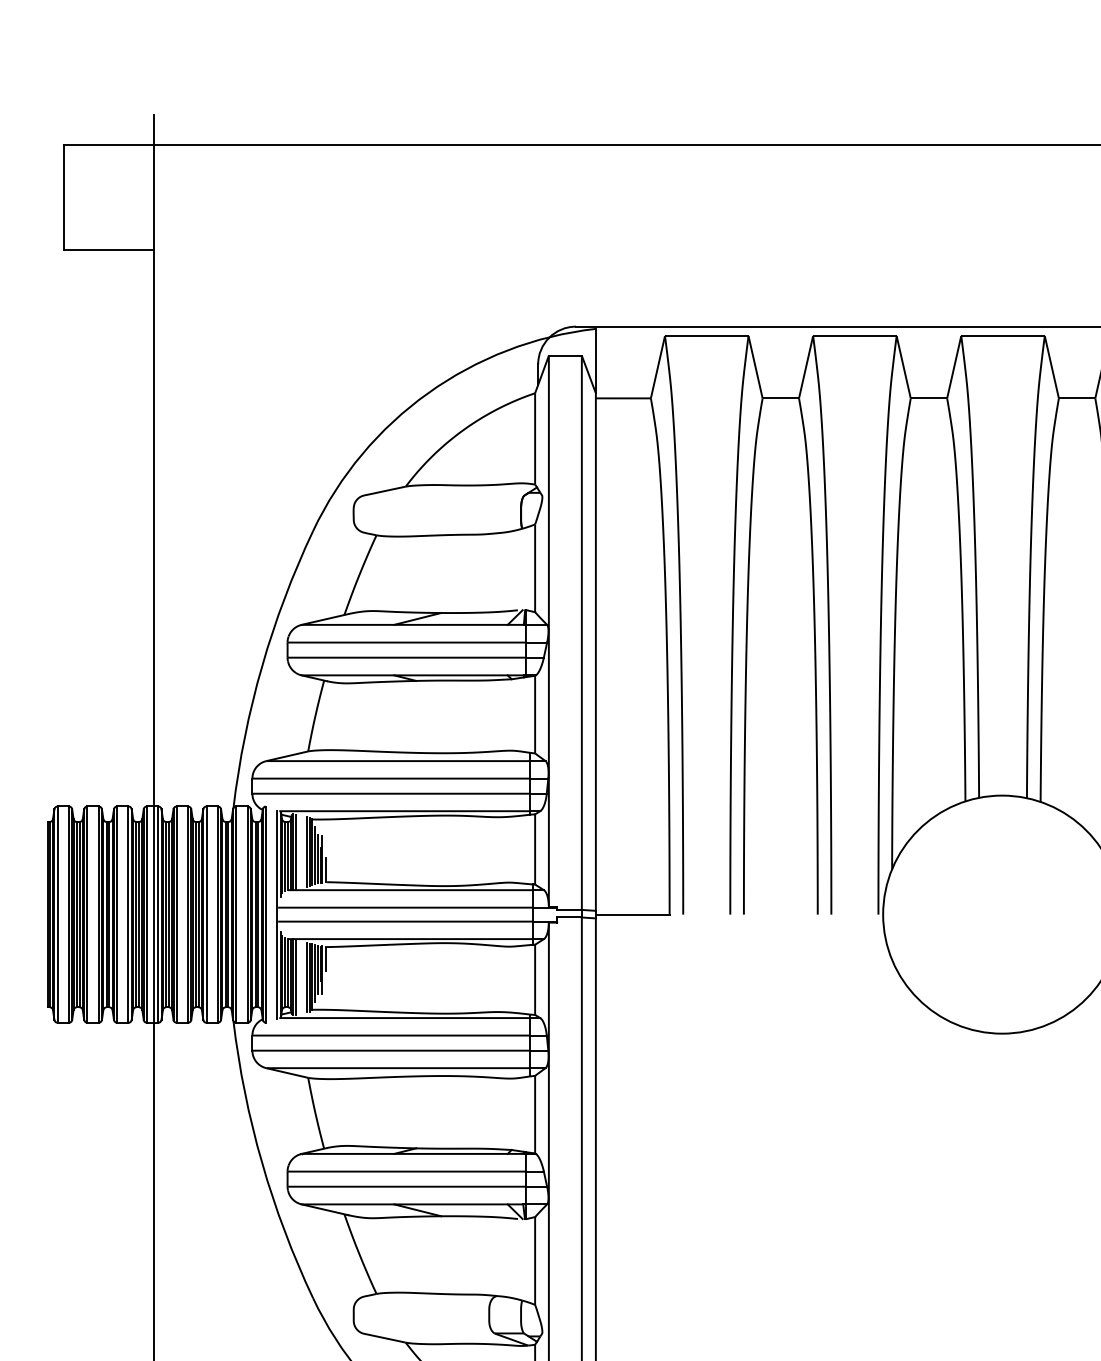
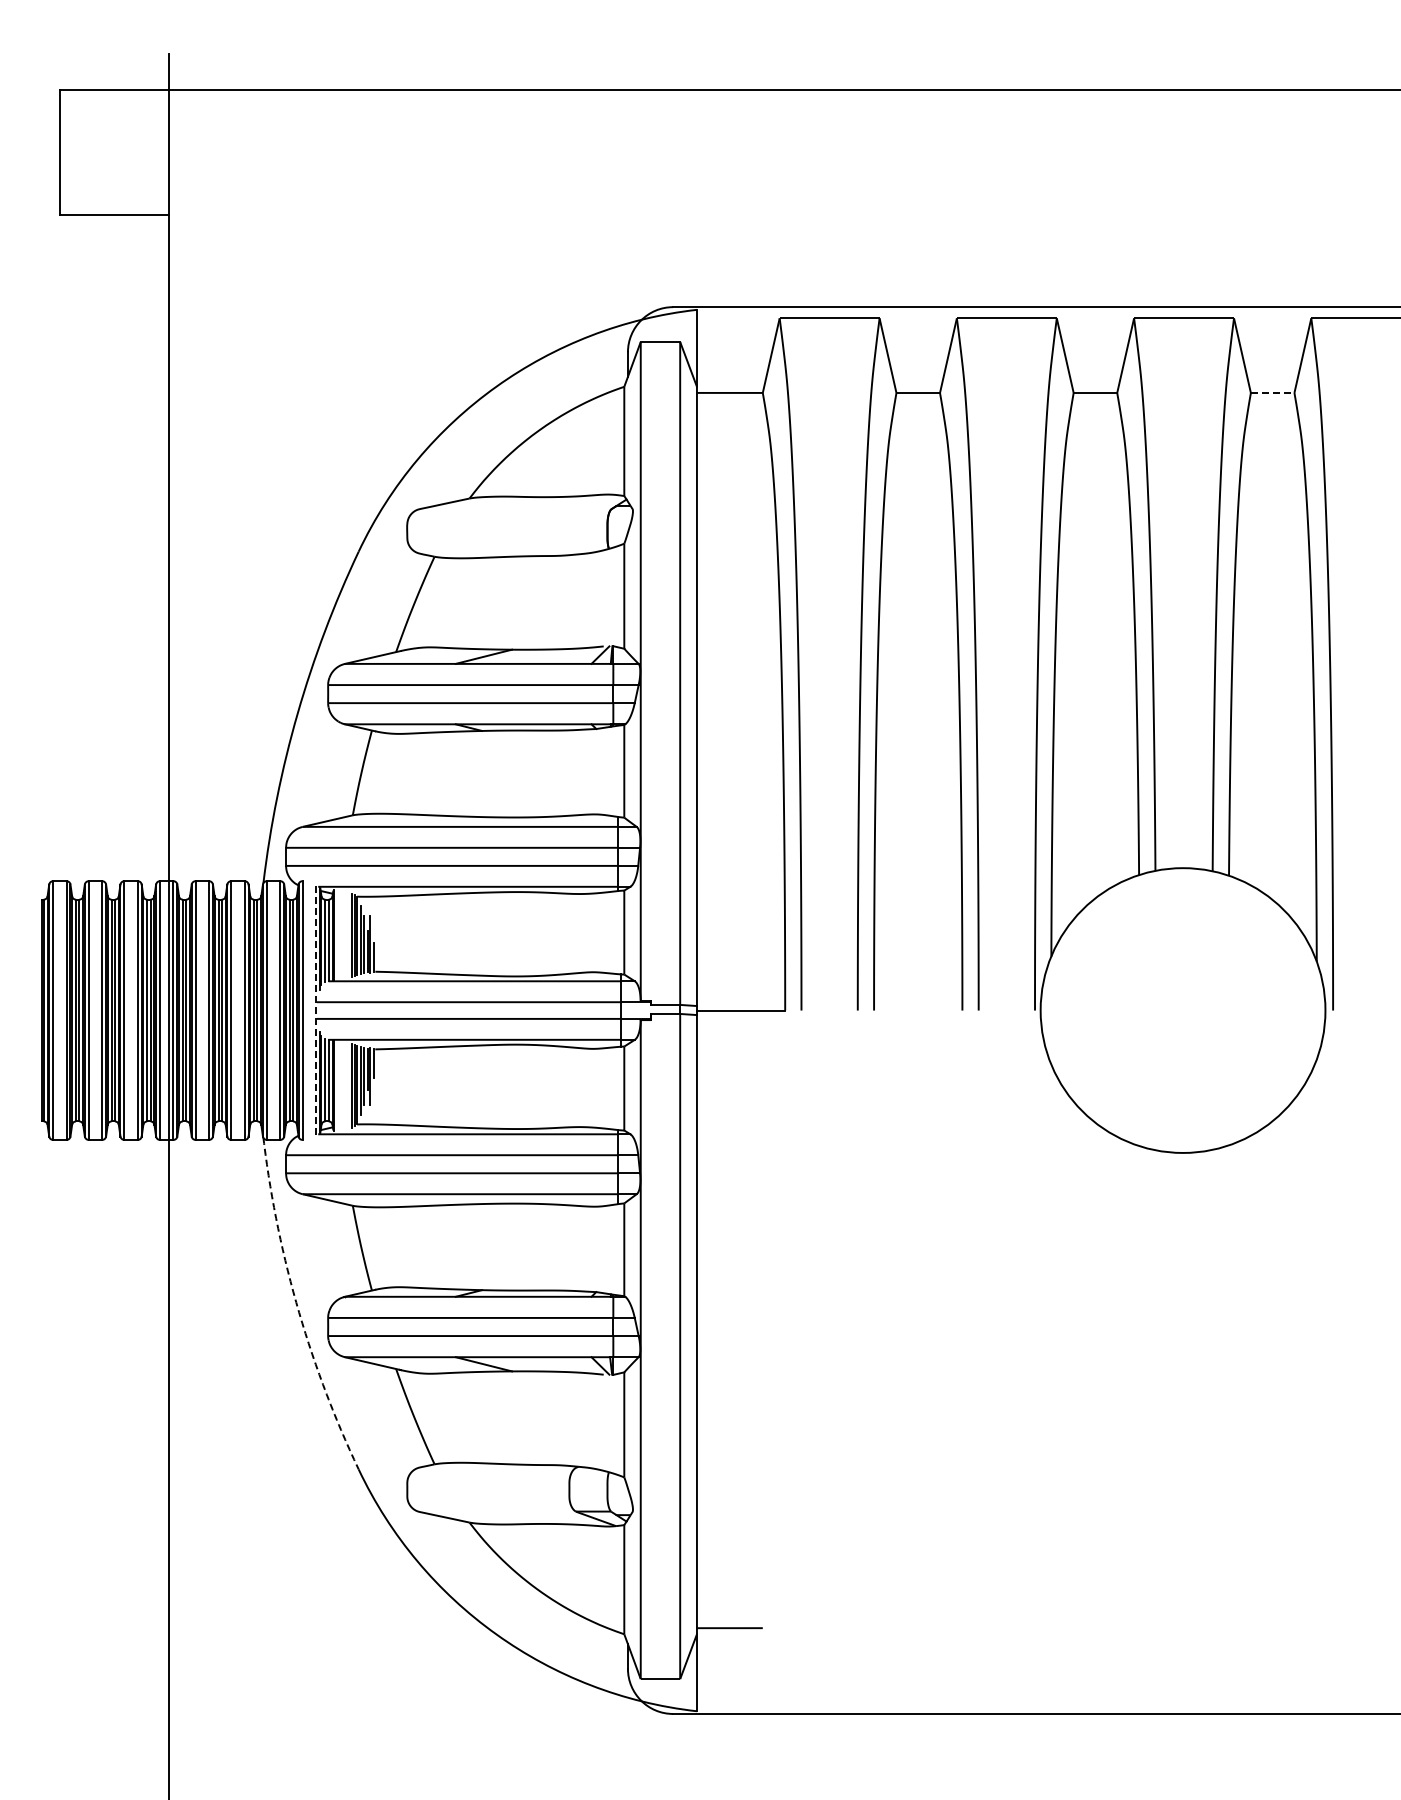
line: (1076, 398) -> (1272, 392), solid -> dashed
line: (296, 851) -> (338, 935), removed
line: (277, 914) -> (315, 1010), solid -> dashed
line: (296, 977) -> (338, 1085), removed
arc: (261, 1162) -> (297, 1307), solid -> dashed

